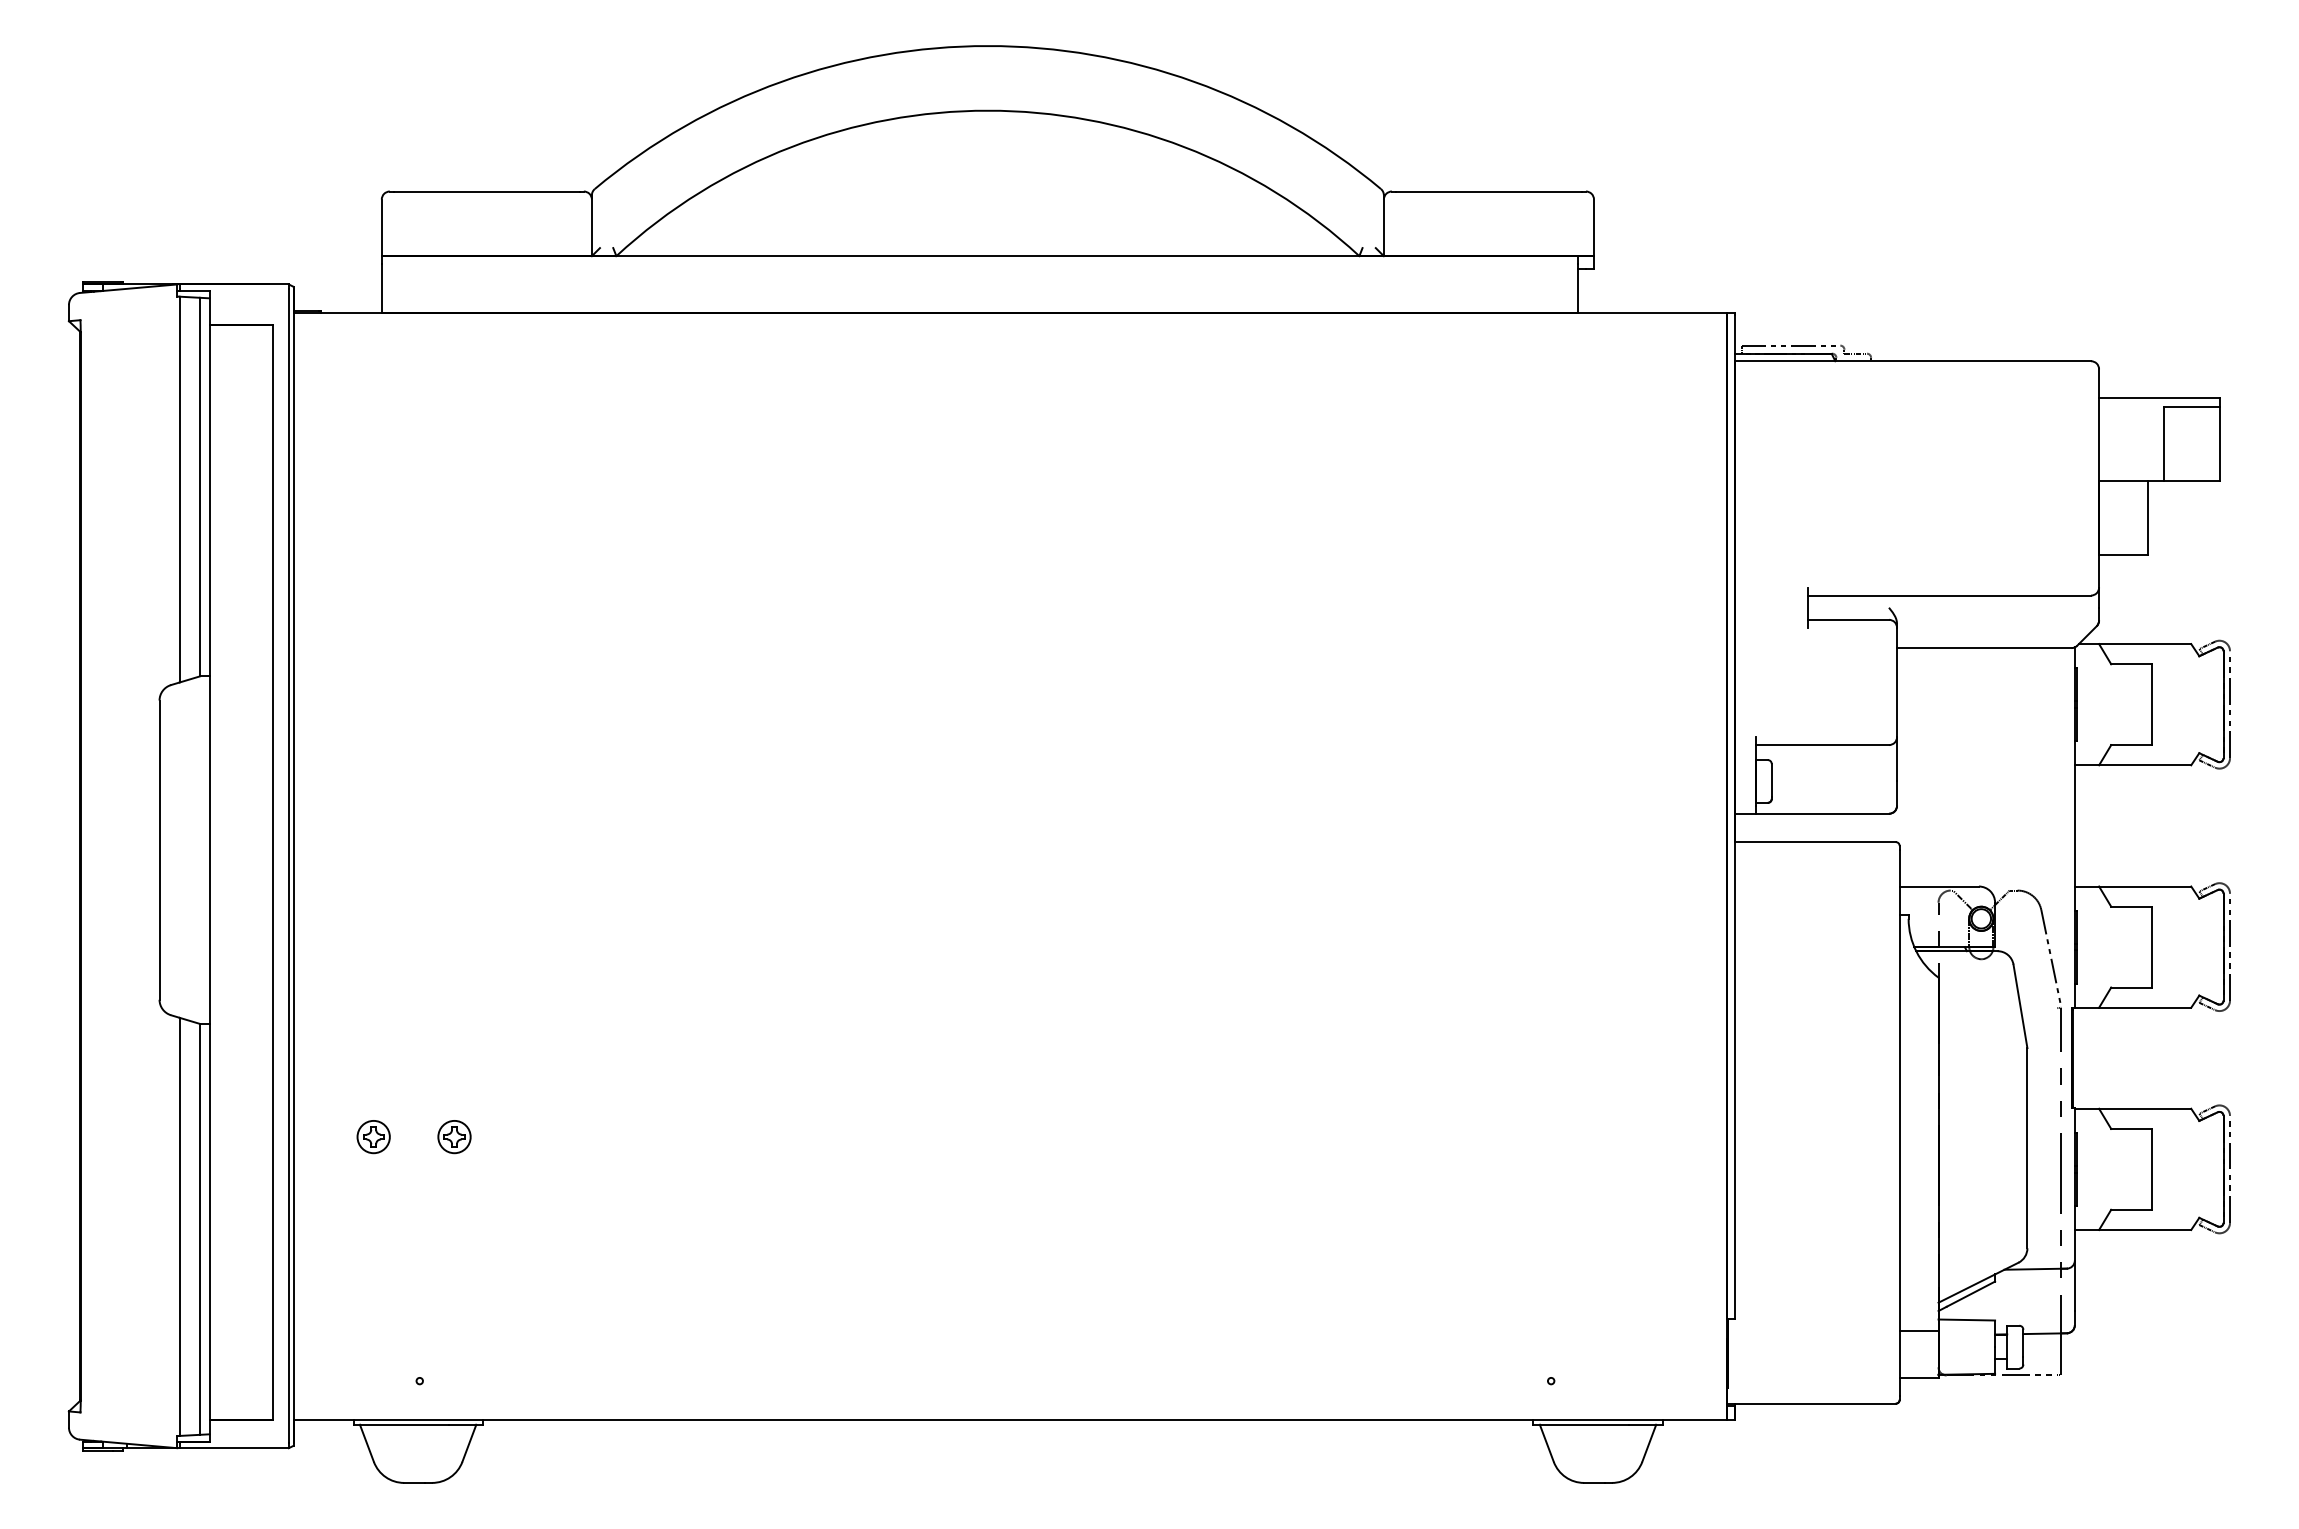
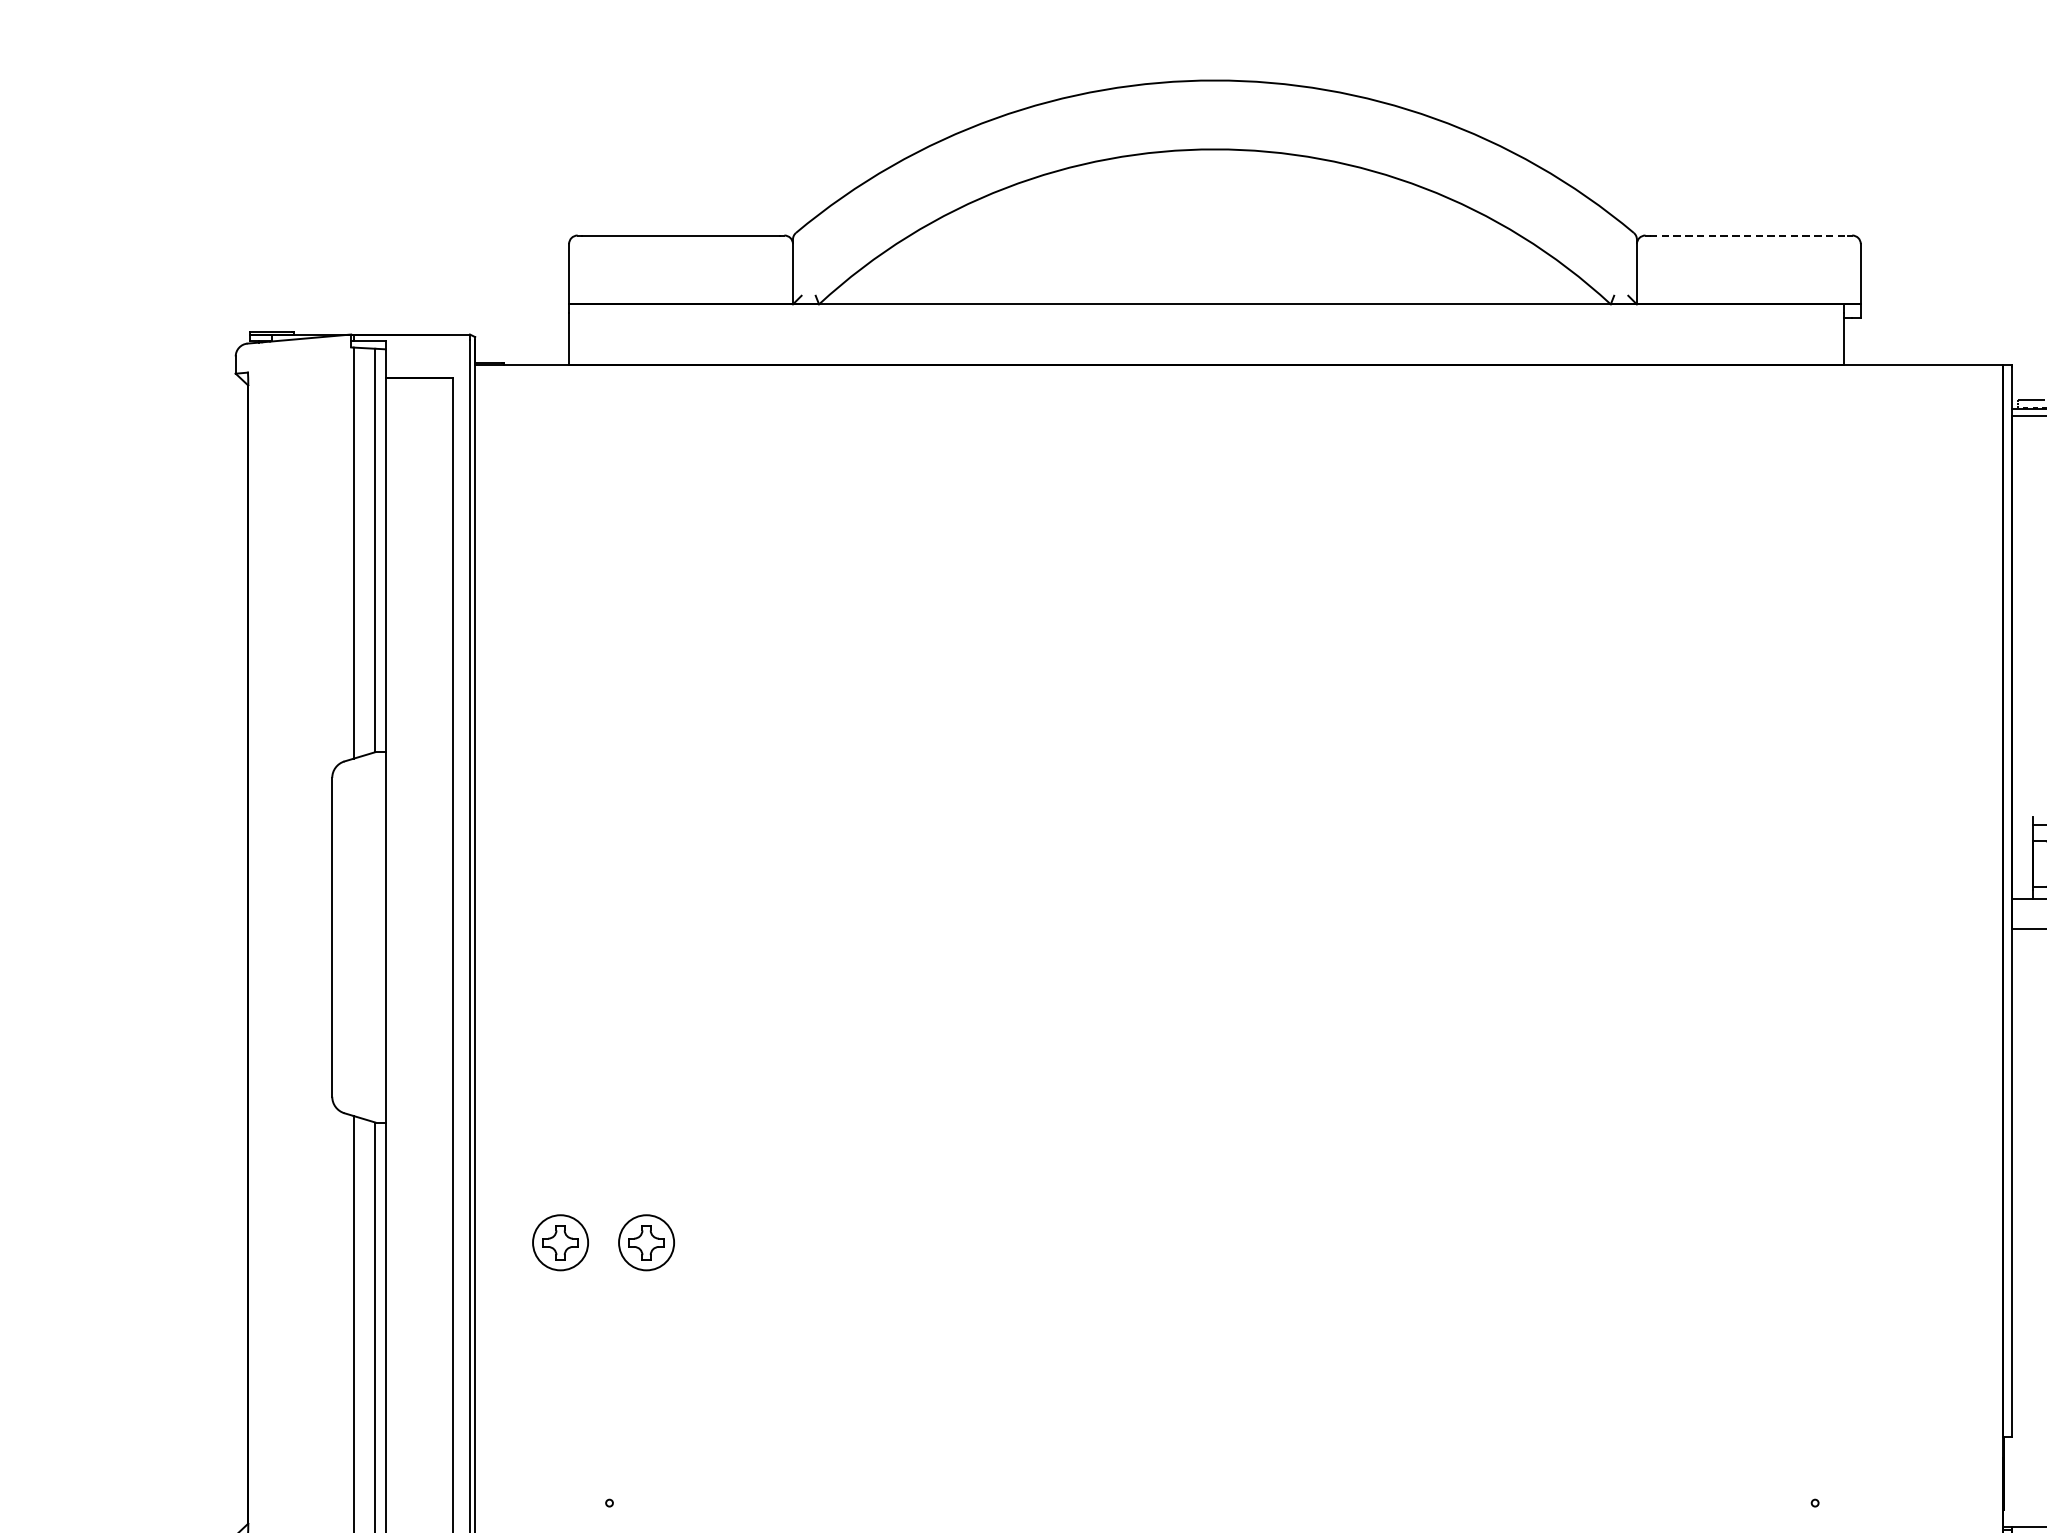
line: (1489, 191) -> (1749, 235), solid -> dashed
part: (373, 1137) -> (560, 1243), size x1.6
part: (454, 1137) -> (646, 1243), size x1.6

